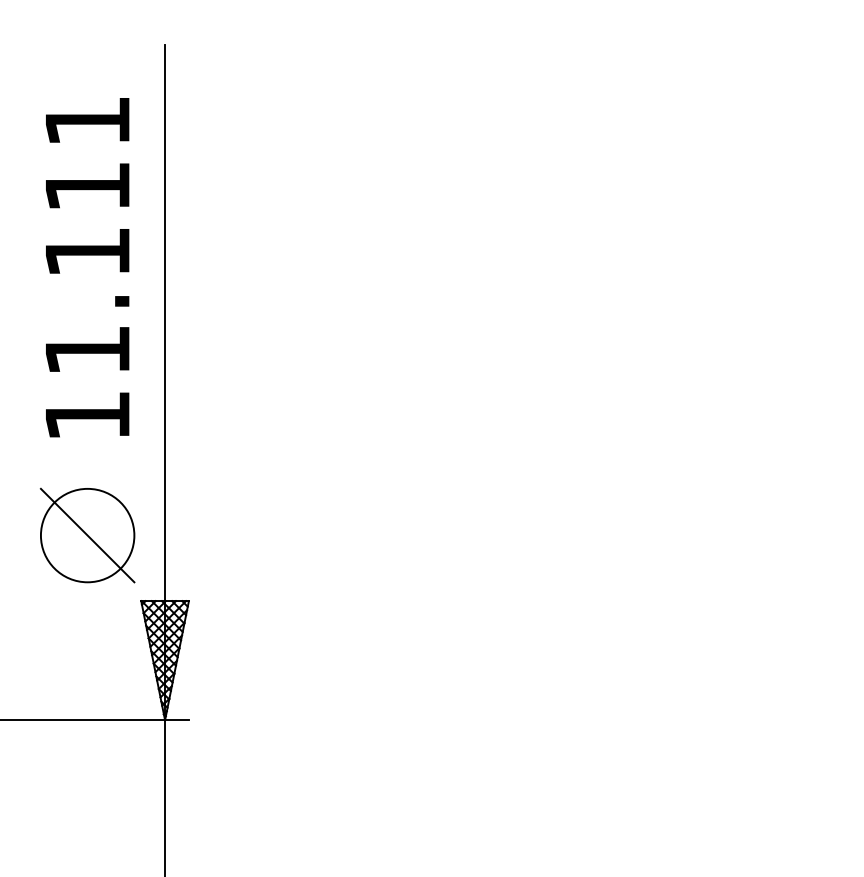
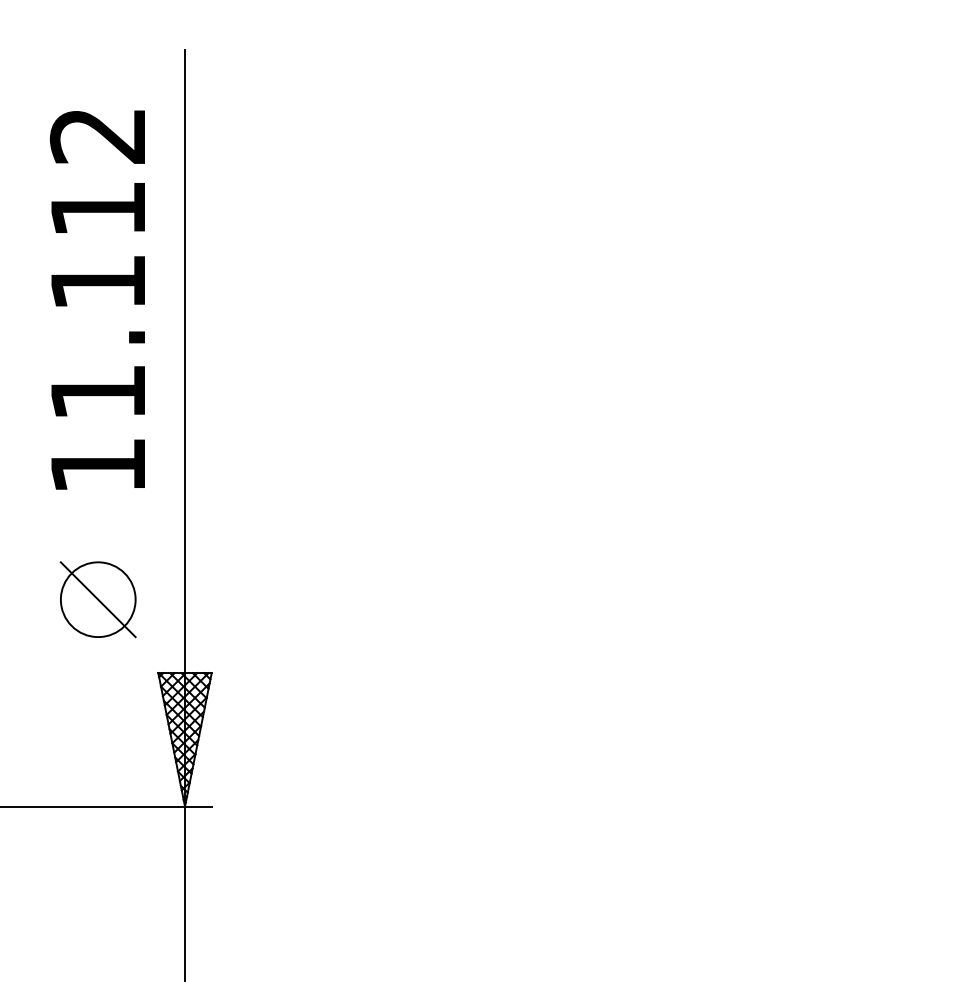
text: (86, 122) -> (97, 137), 11.111 -> 11.112
part: (87, 535) -> (98, 599), size x0.71

